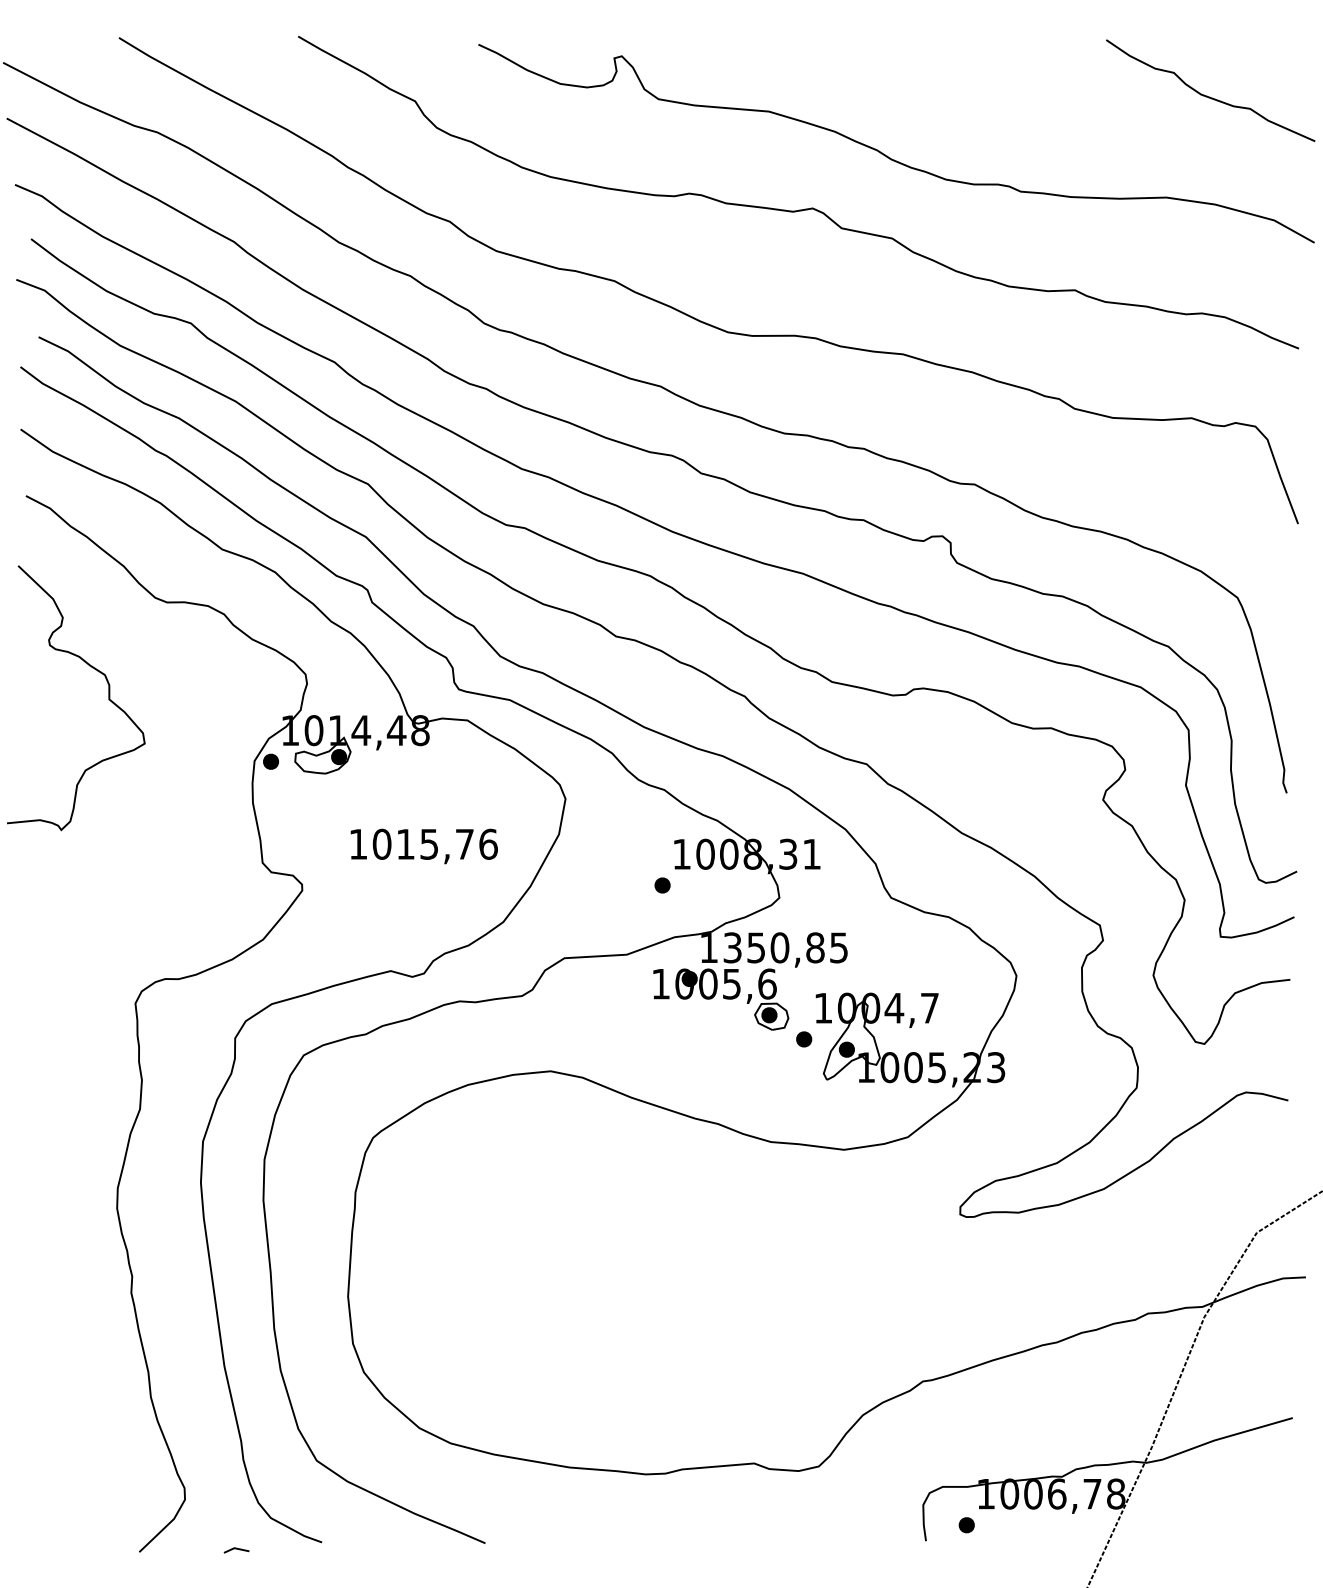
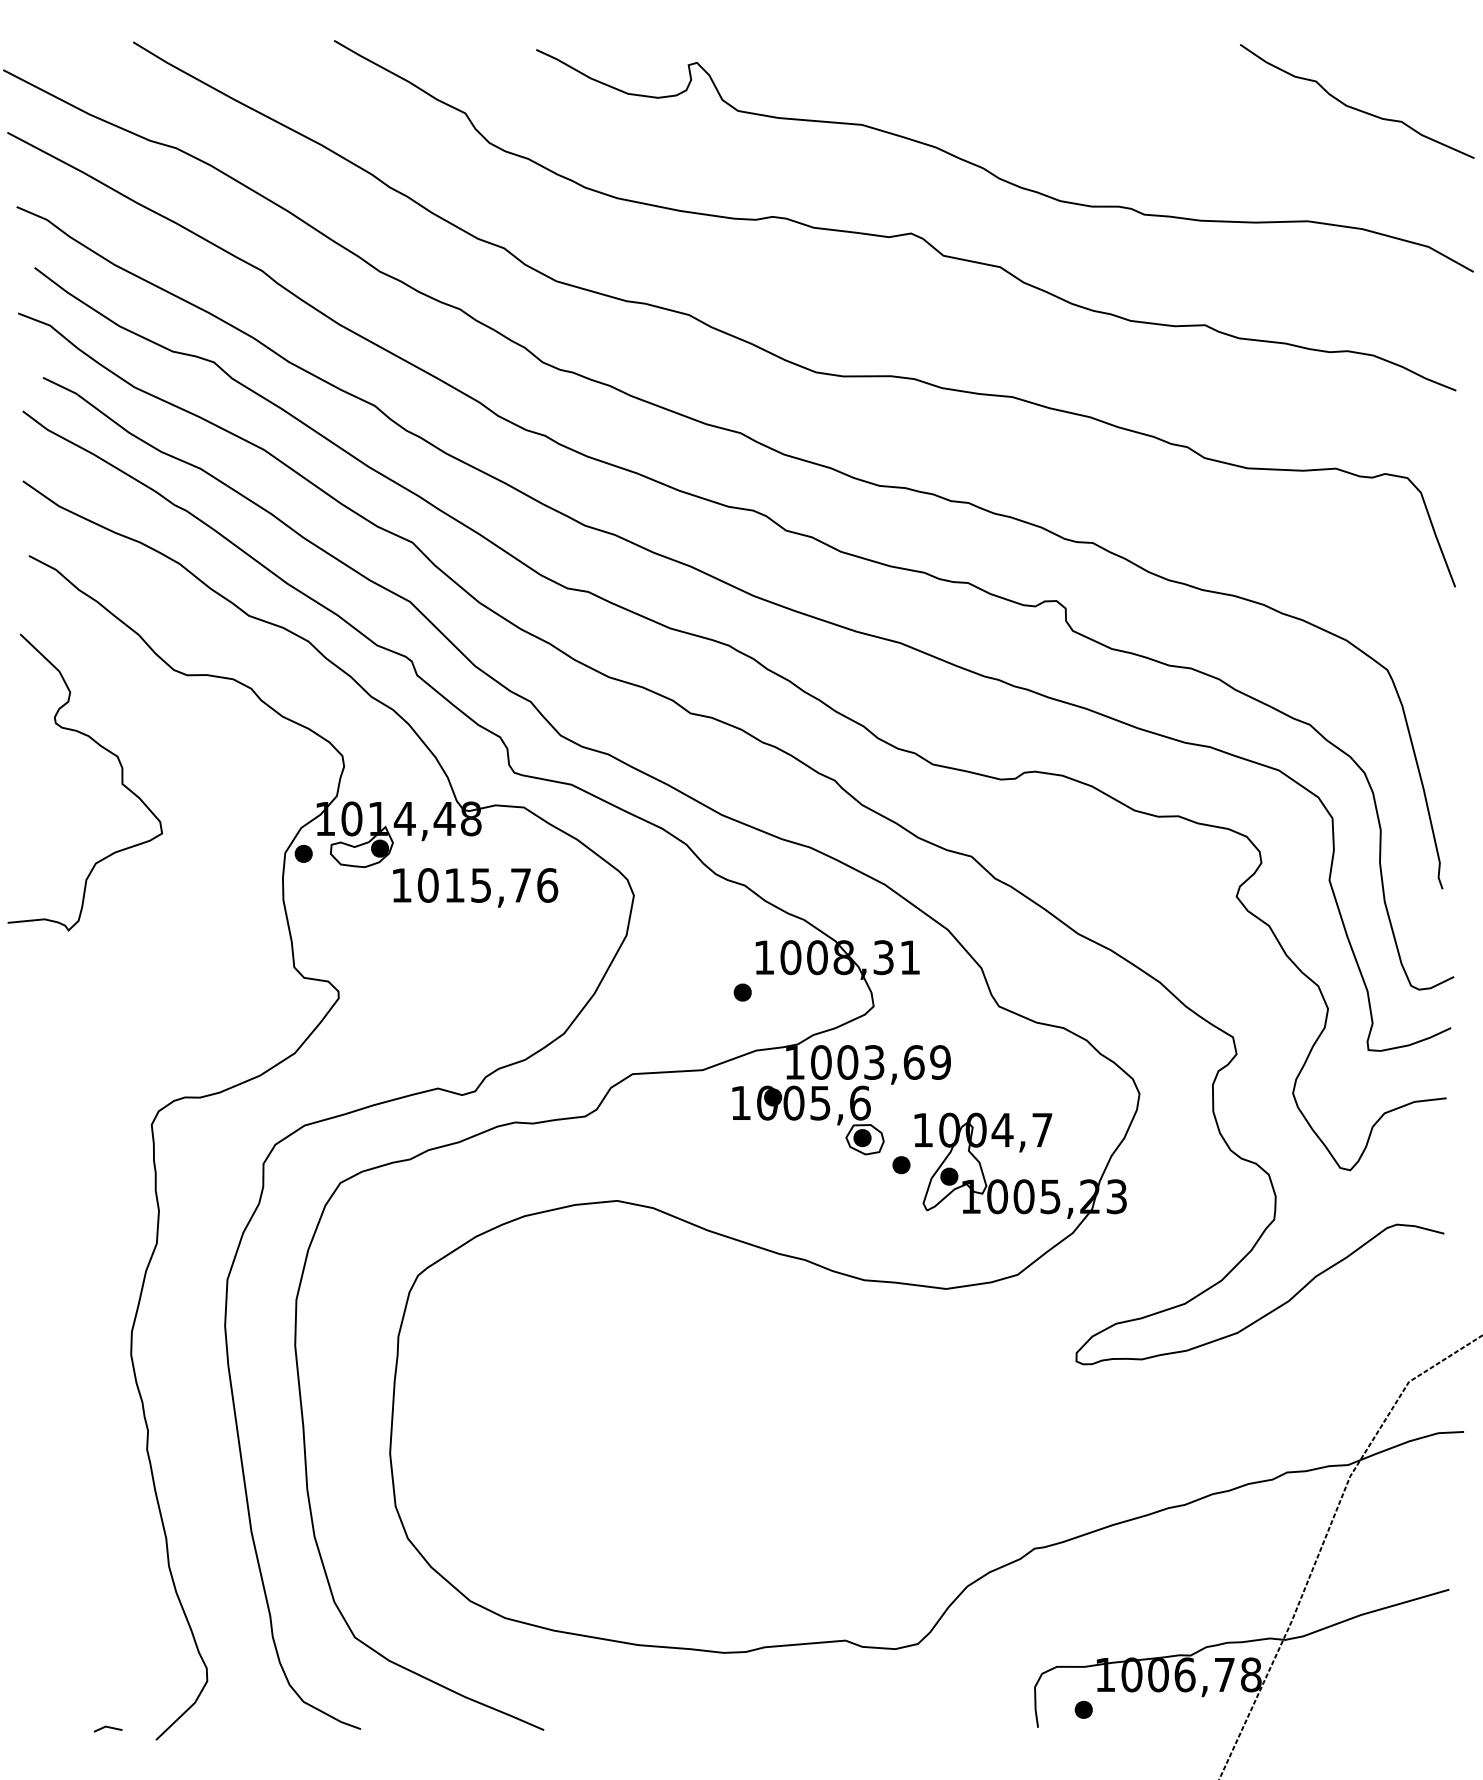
text: (424, 846) -> (475, 887), moved
text: (785, 947) -> (880, 1062), 1350,85 -> 1003,69
line: (236, 1548) -> (107, 1727), moved

